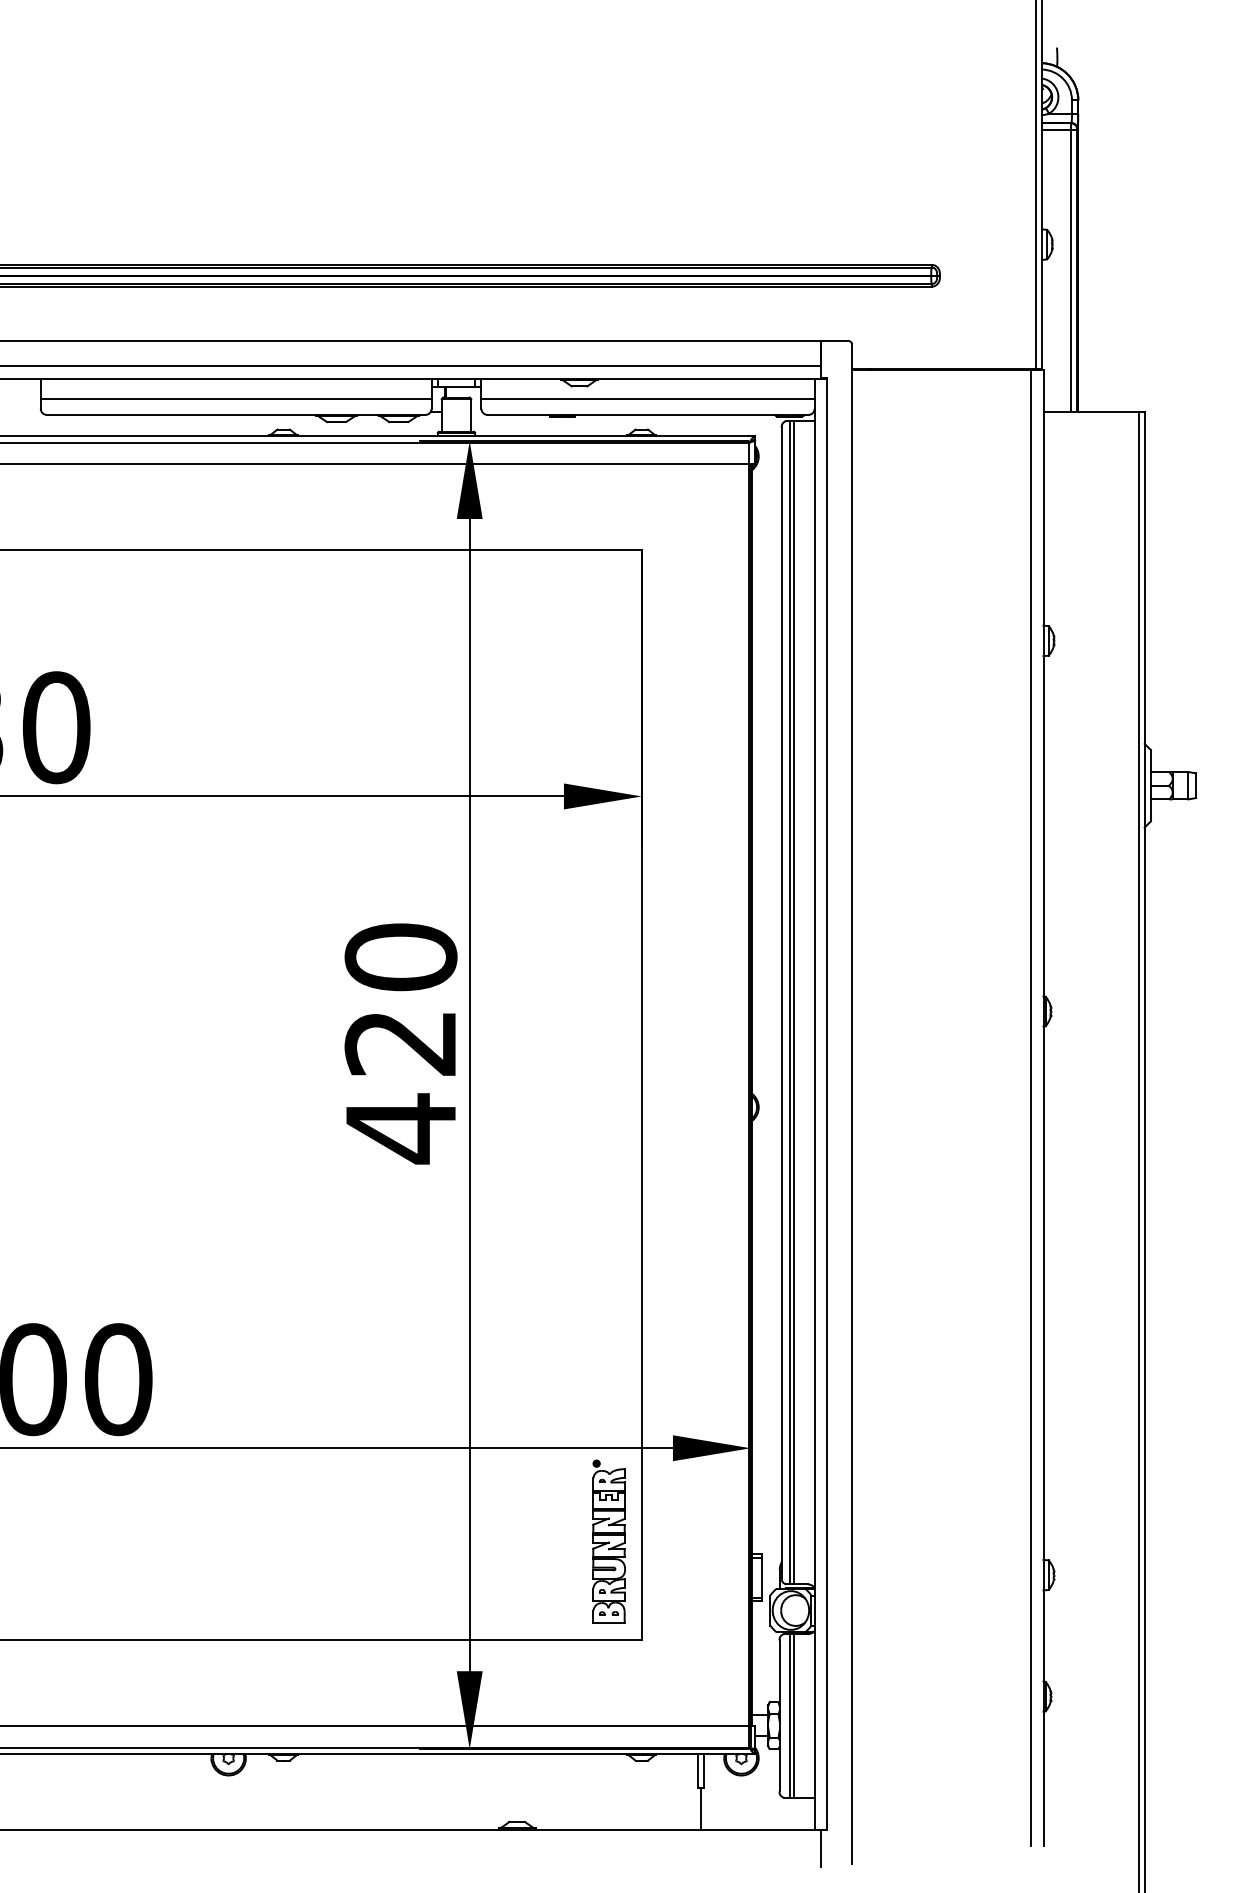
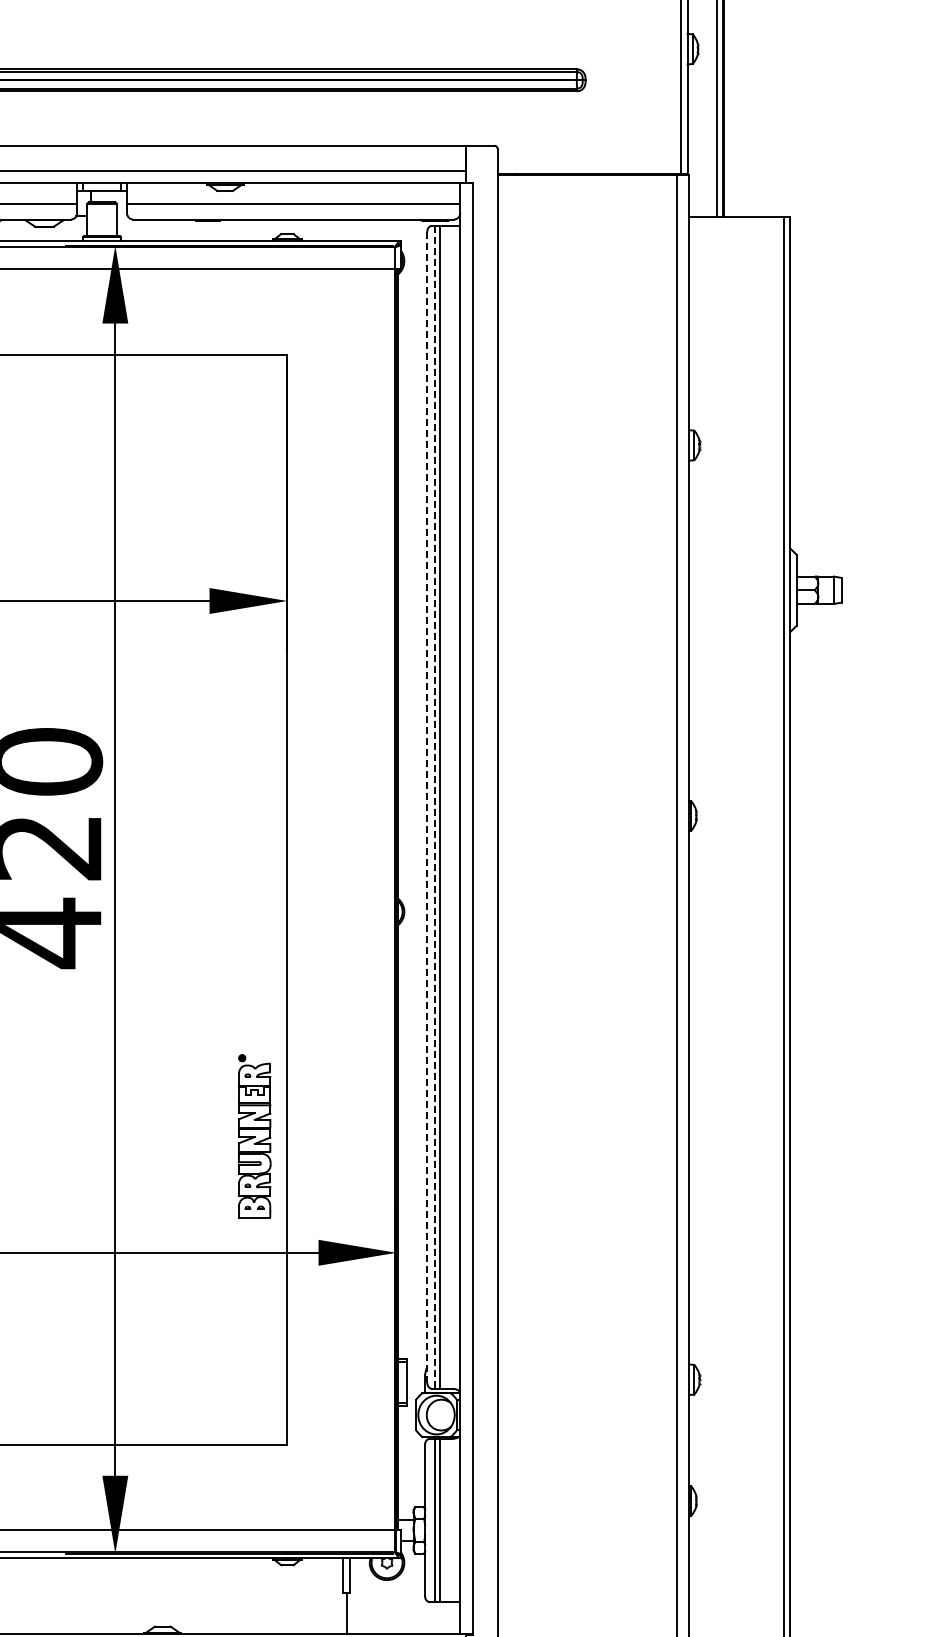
line: (781, 1002) -> (427, 807), solid -> dashed
line: (789, 1002) -> (435, 807), solid -> dashed
part: (608, 1541) -> (254, 1136), moved

